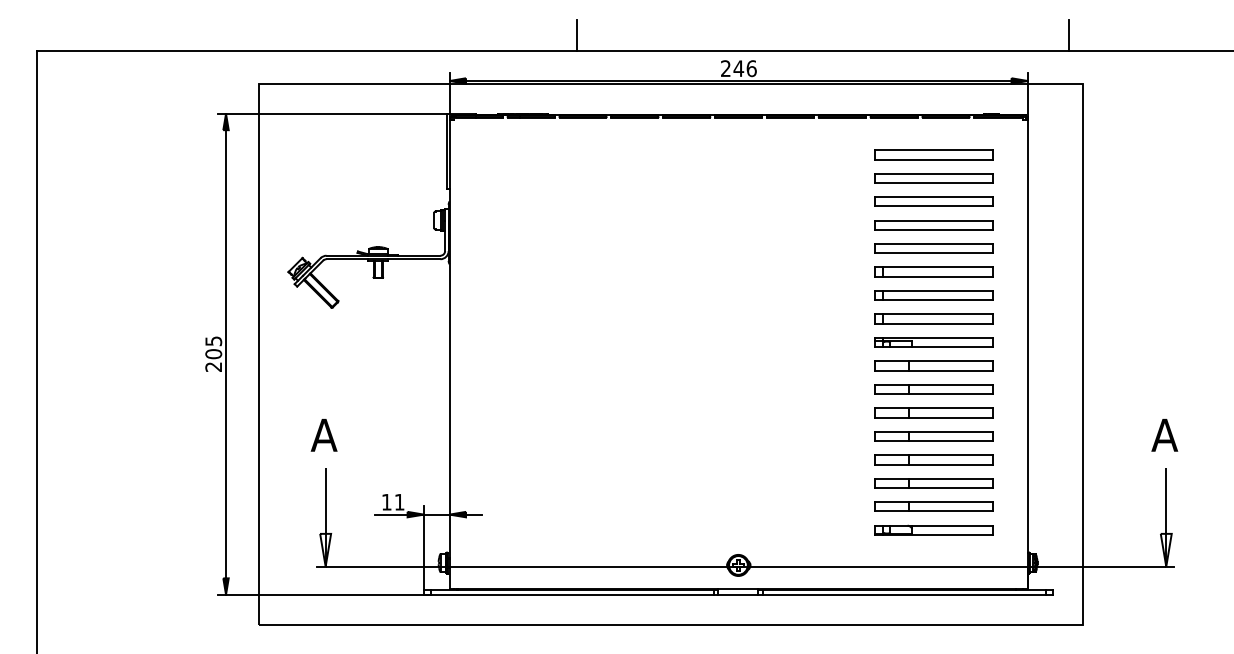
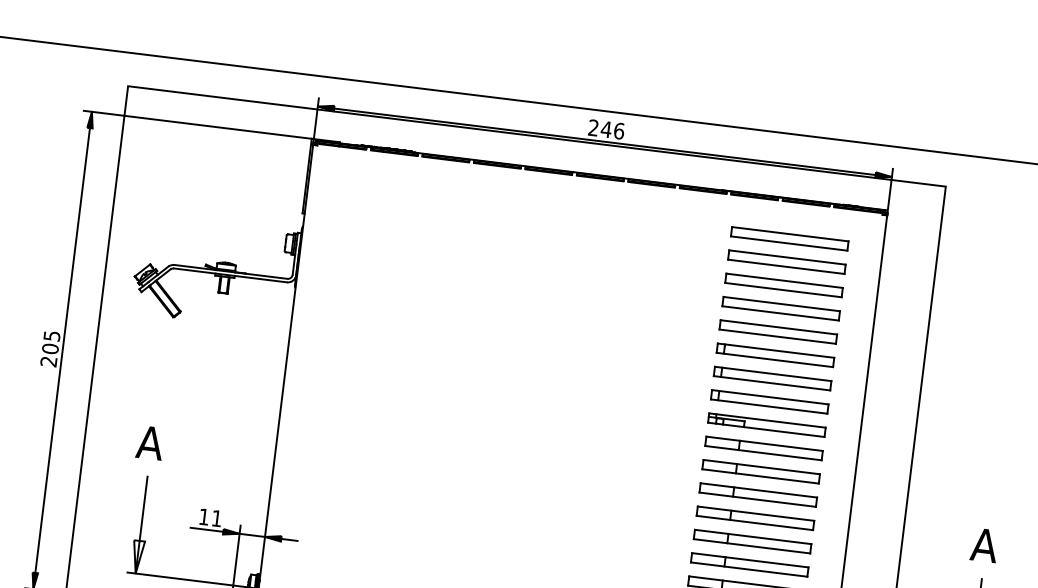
line: (576, 34) -> (449, 75), removed
line: (1069, 34) -> (938, 135), removed

